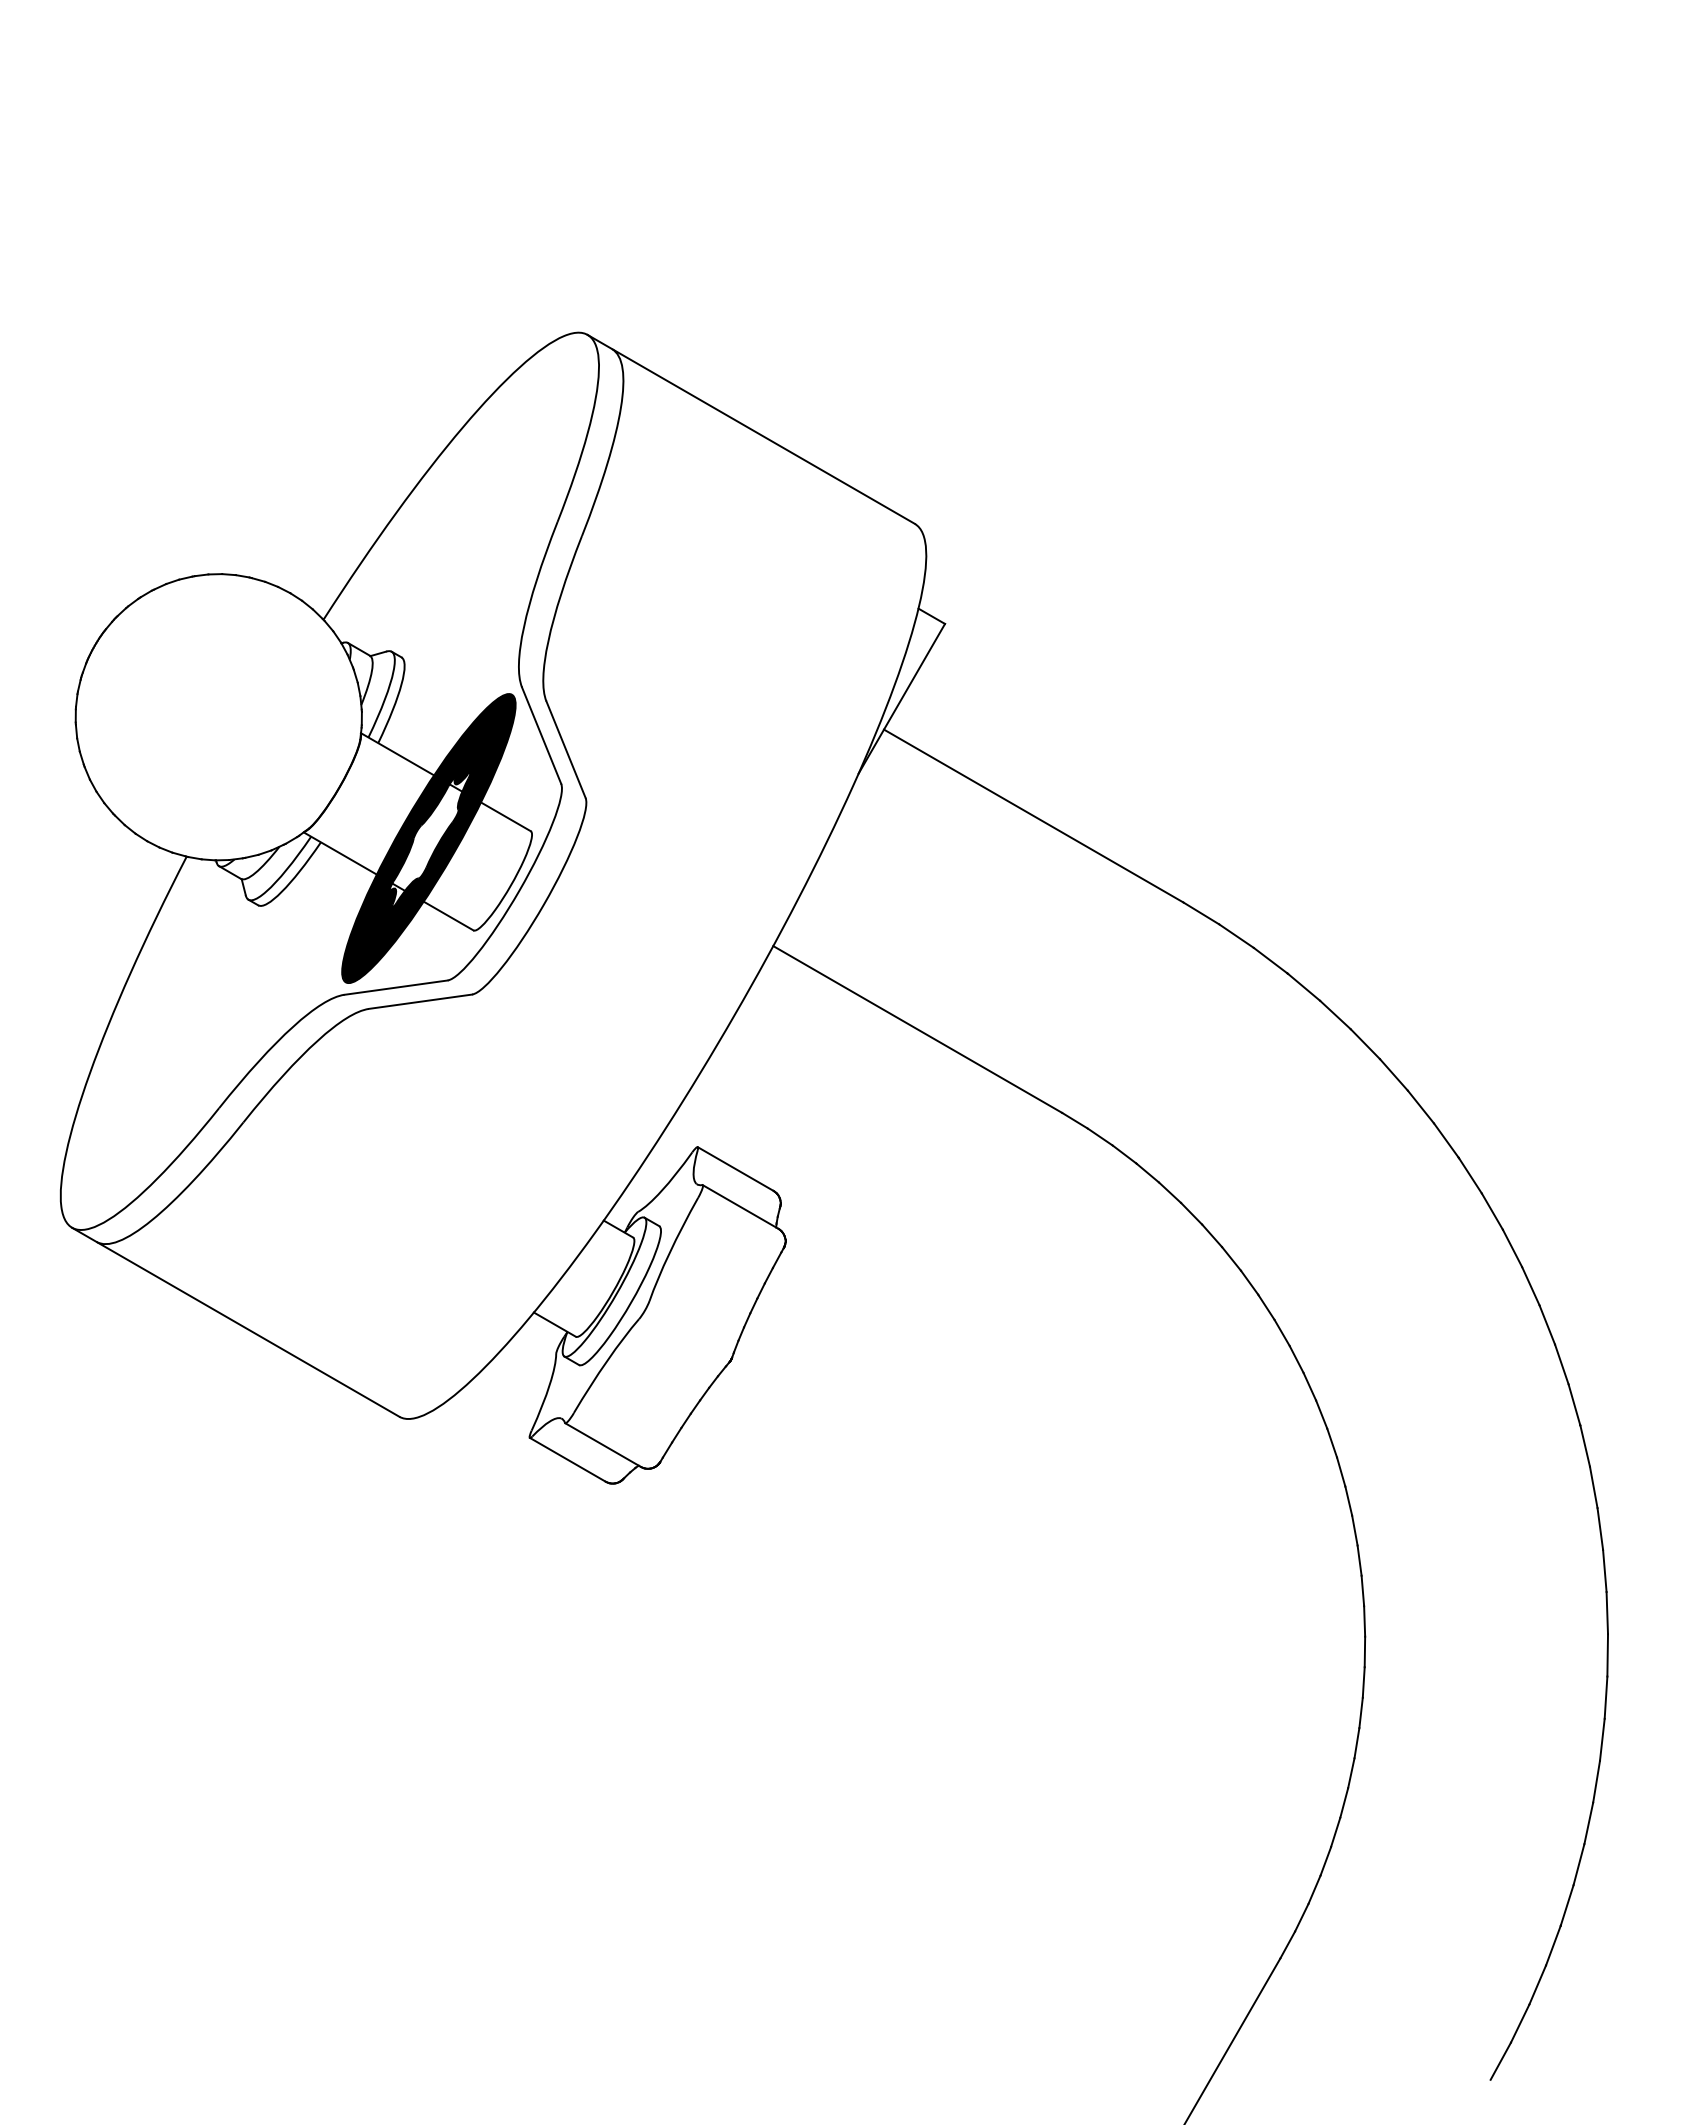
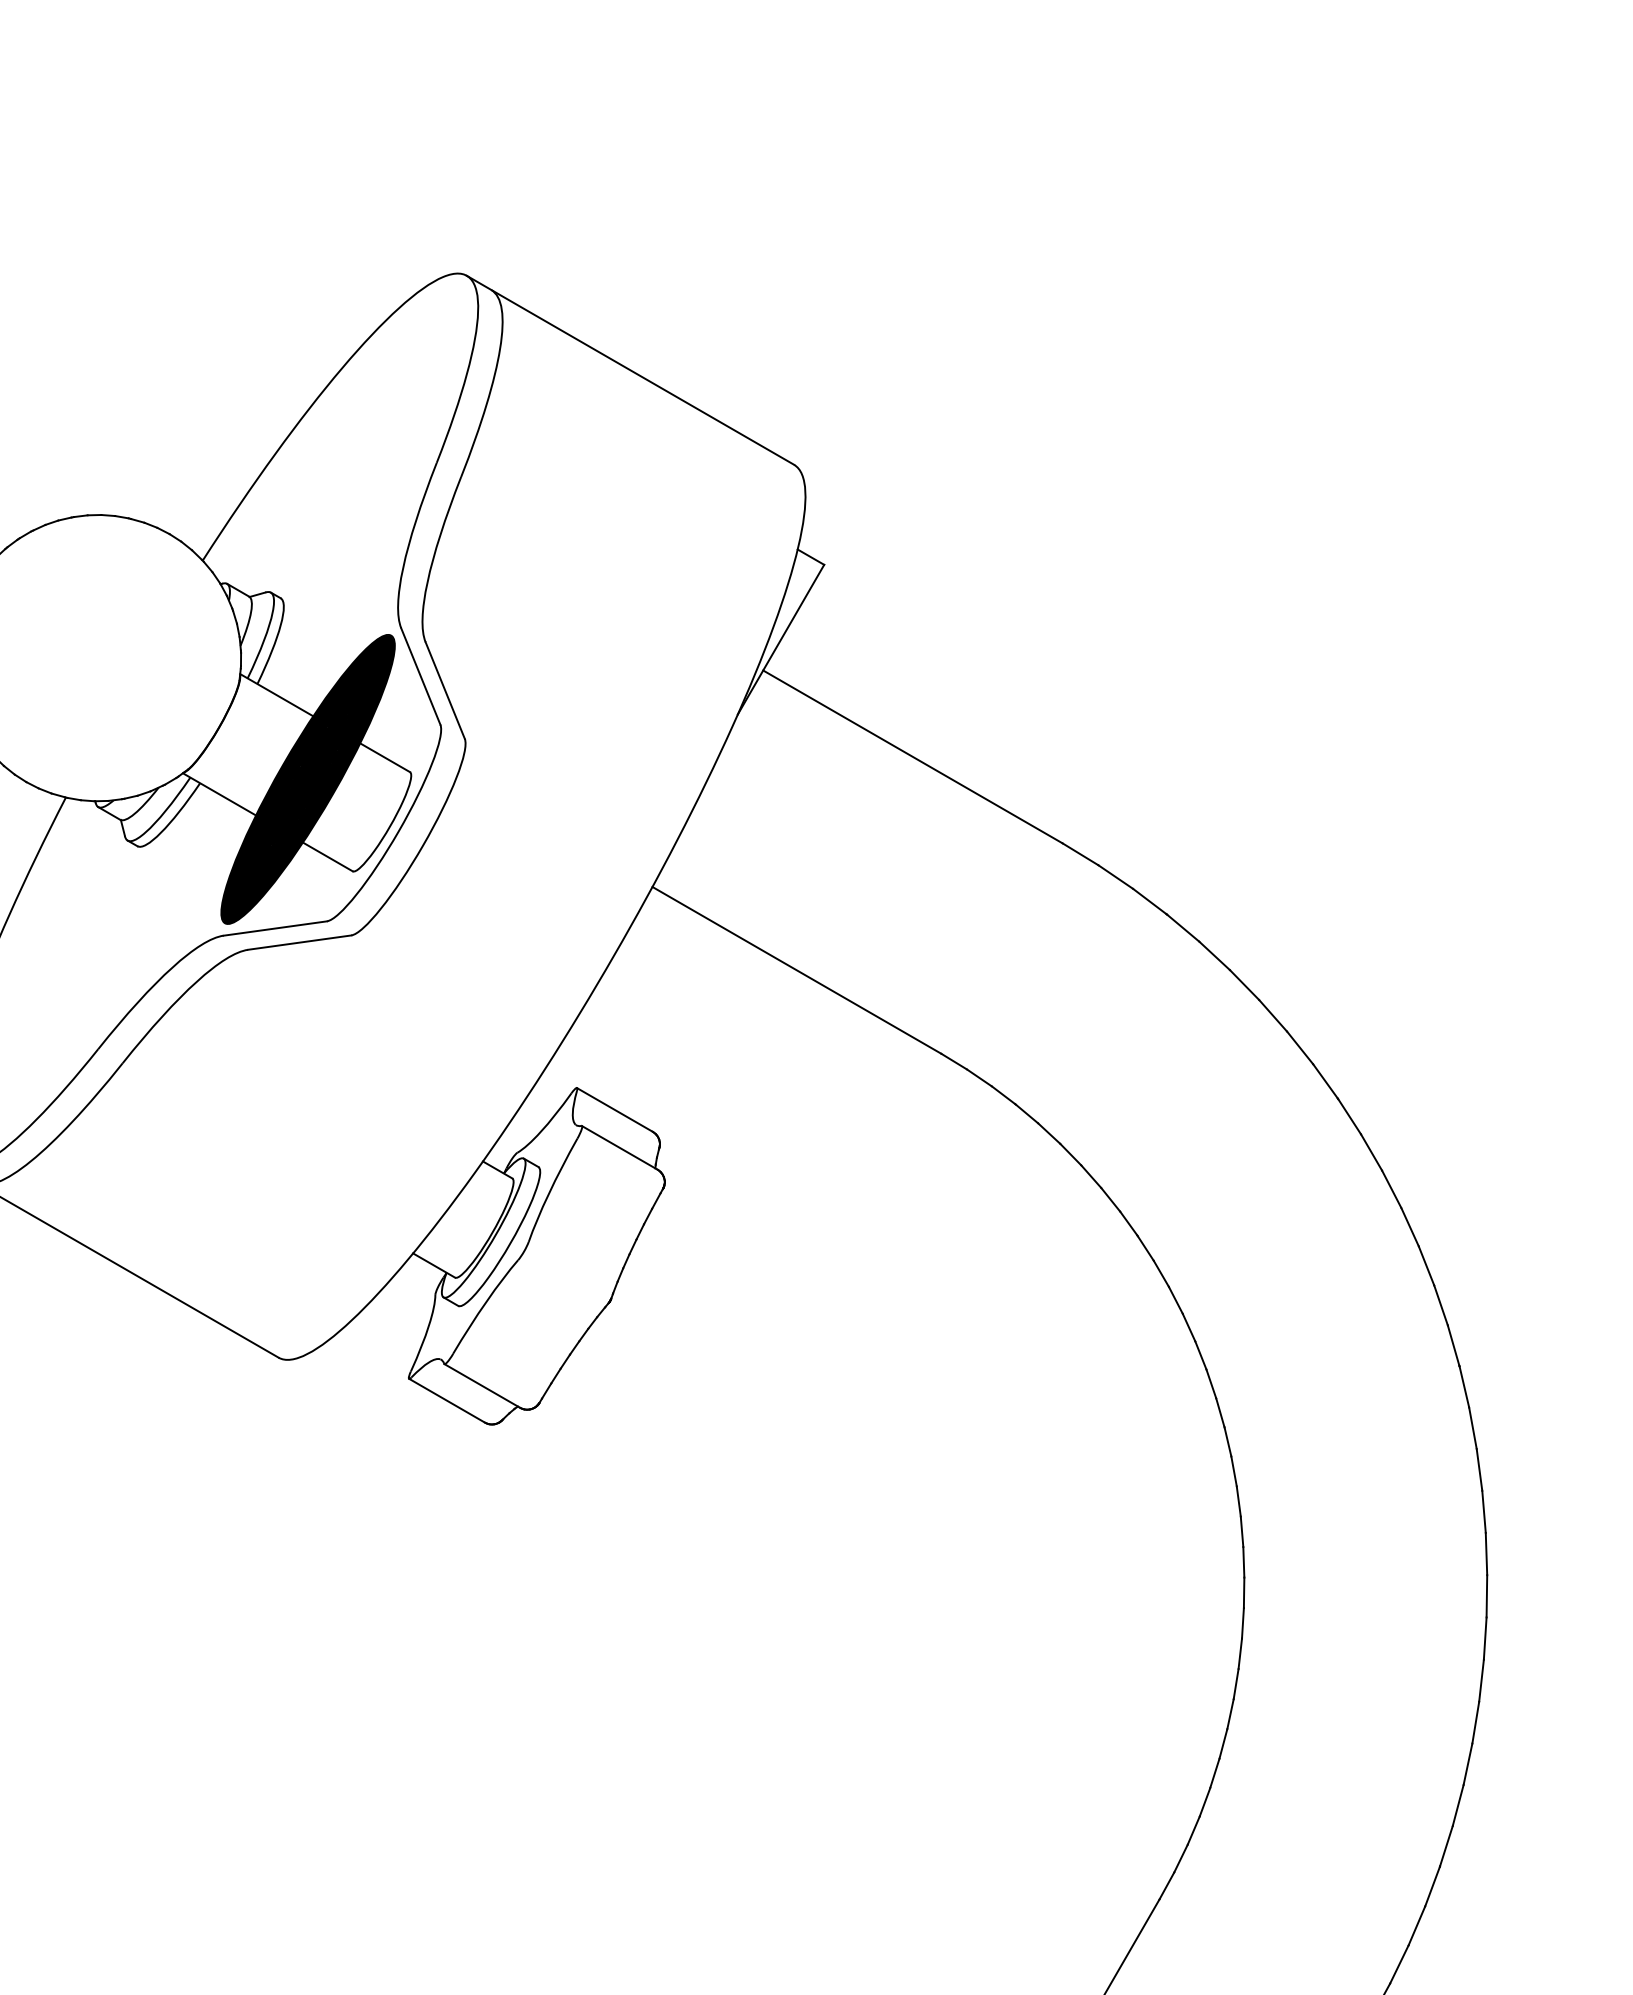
fill: (429, 839) -> (308, 780), added

